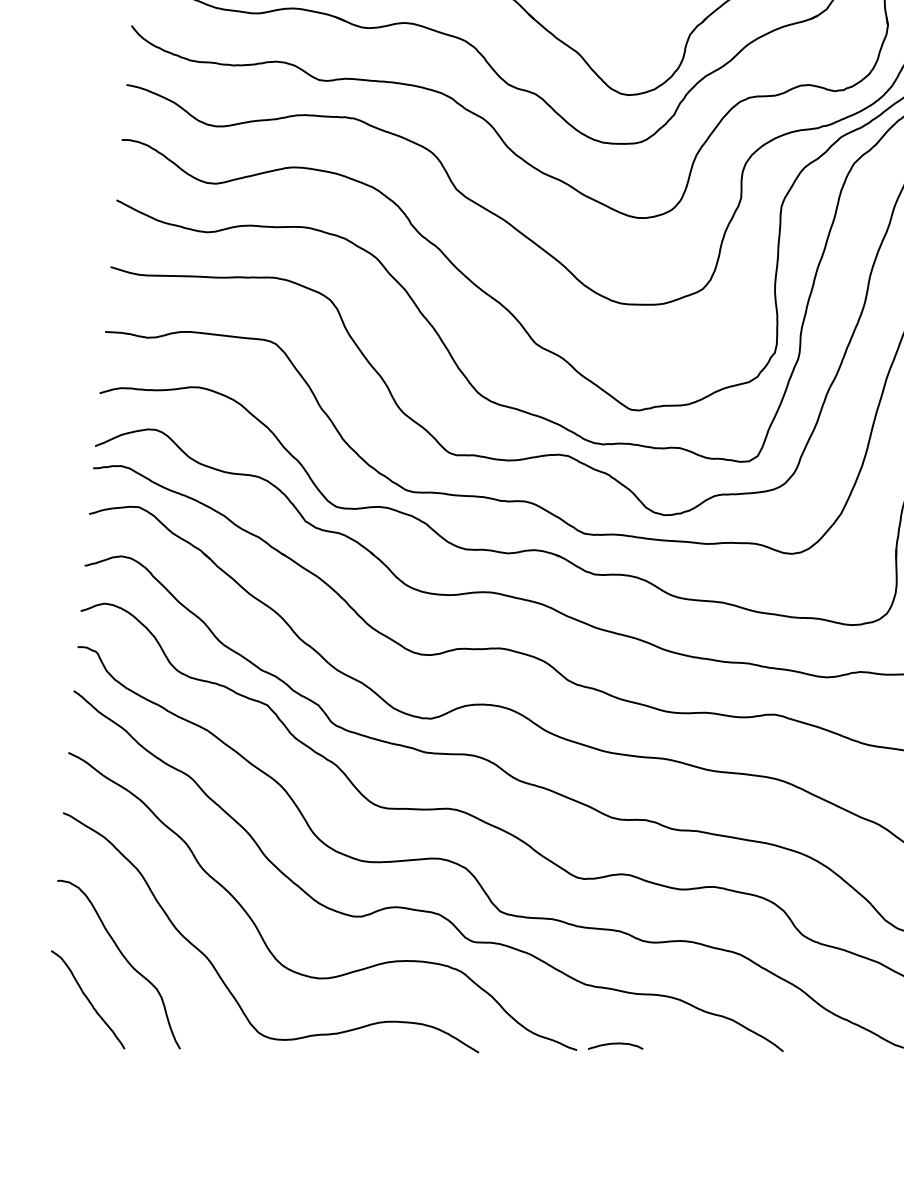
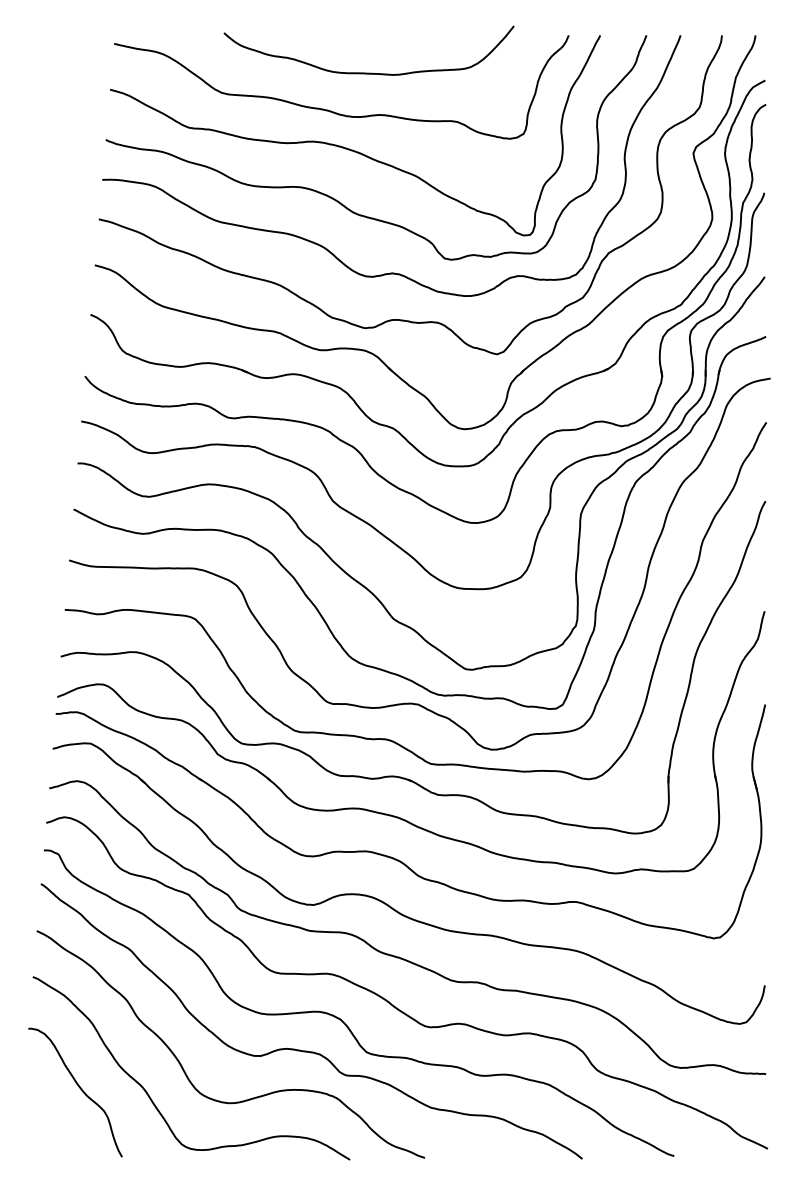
curve: (87, 999) -> (51, 1119), removed
curve: (615, 1044) -> (454, 1153), removed

